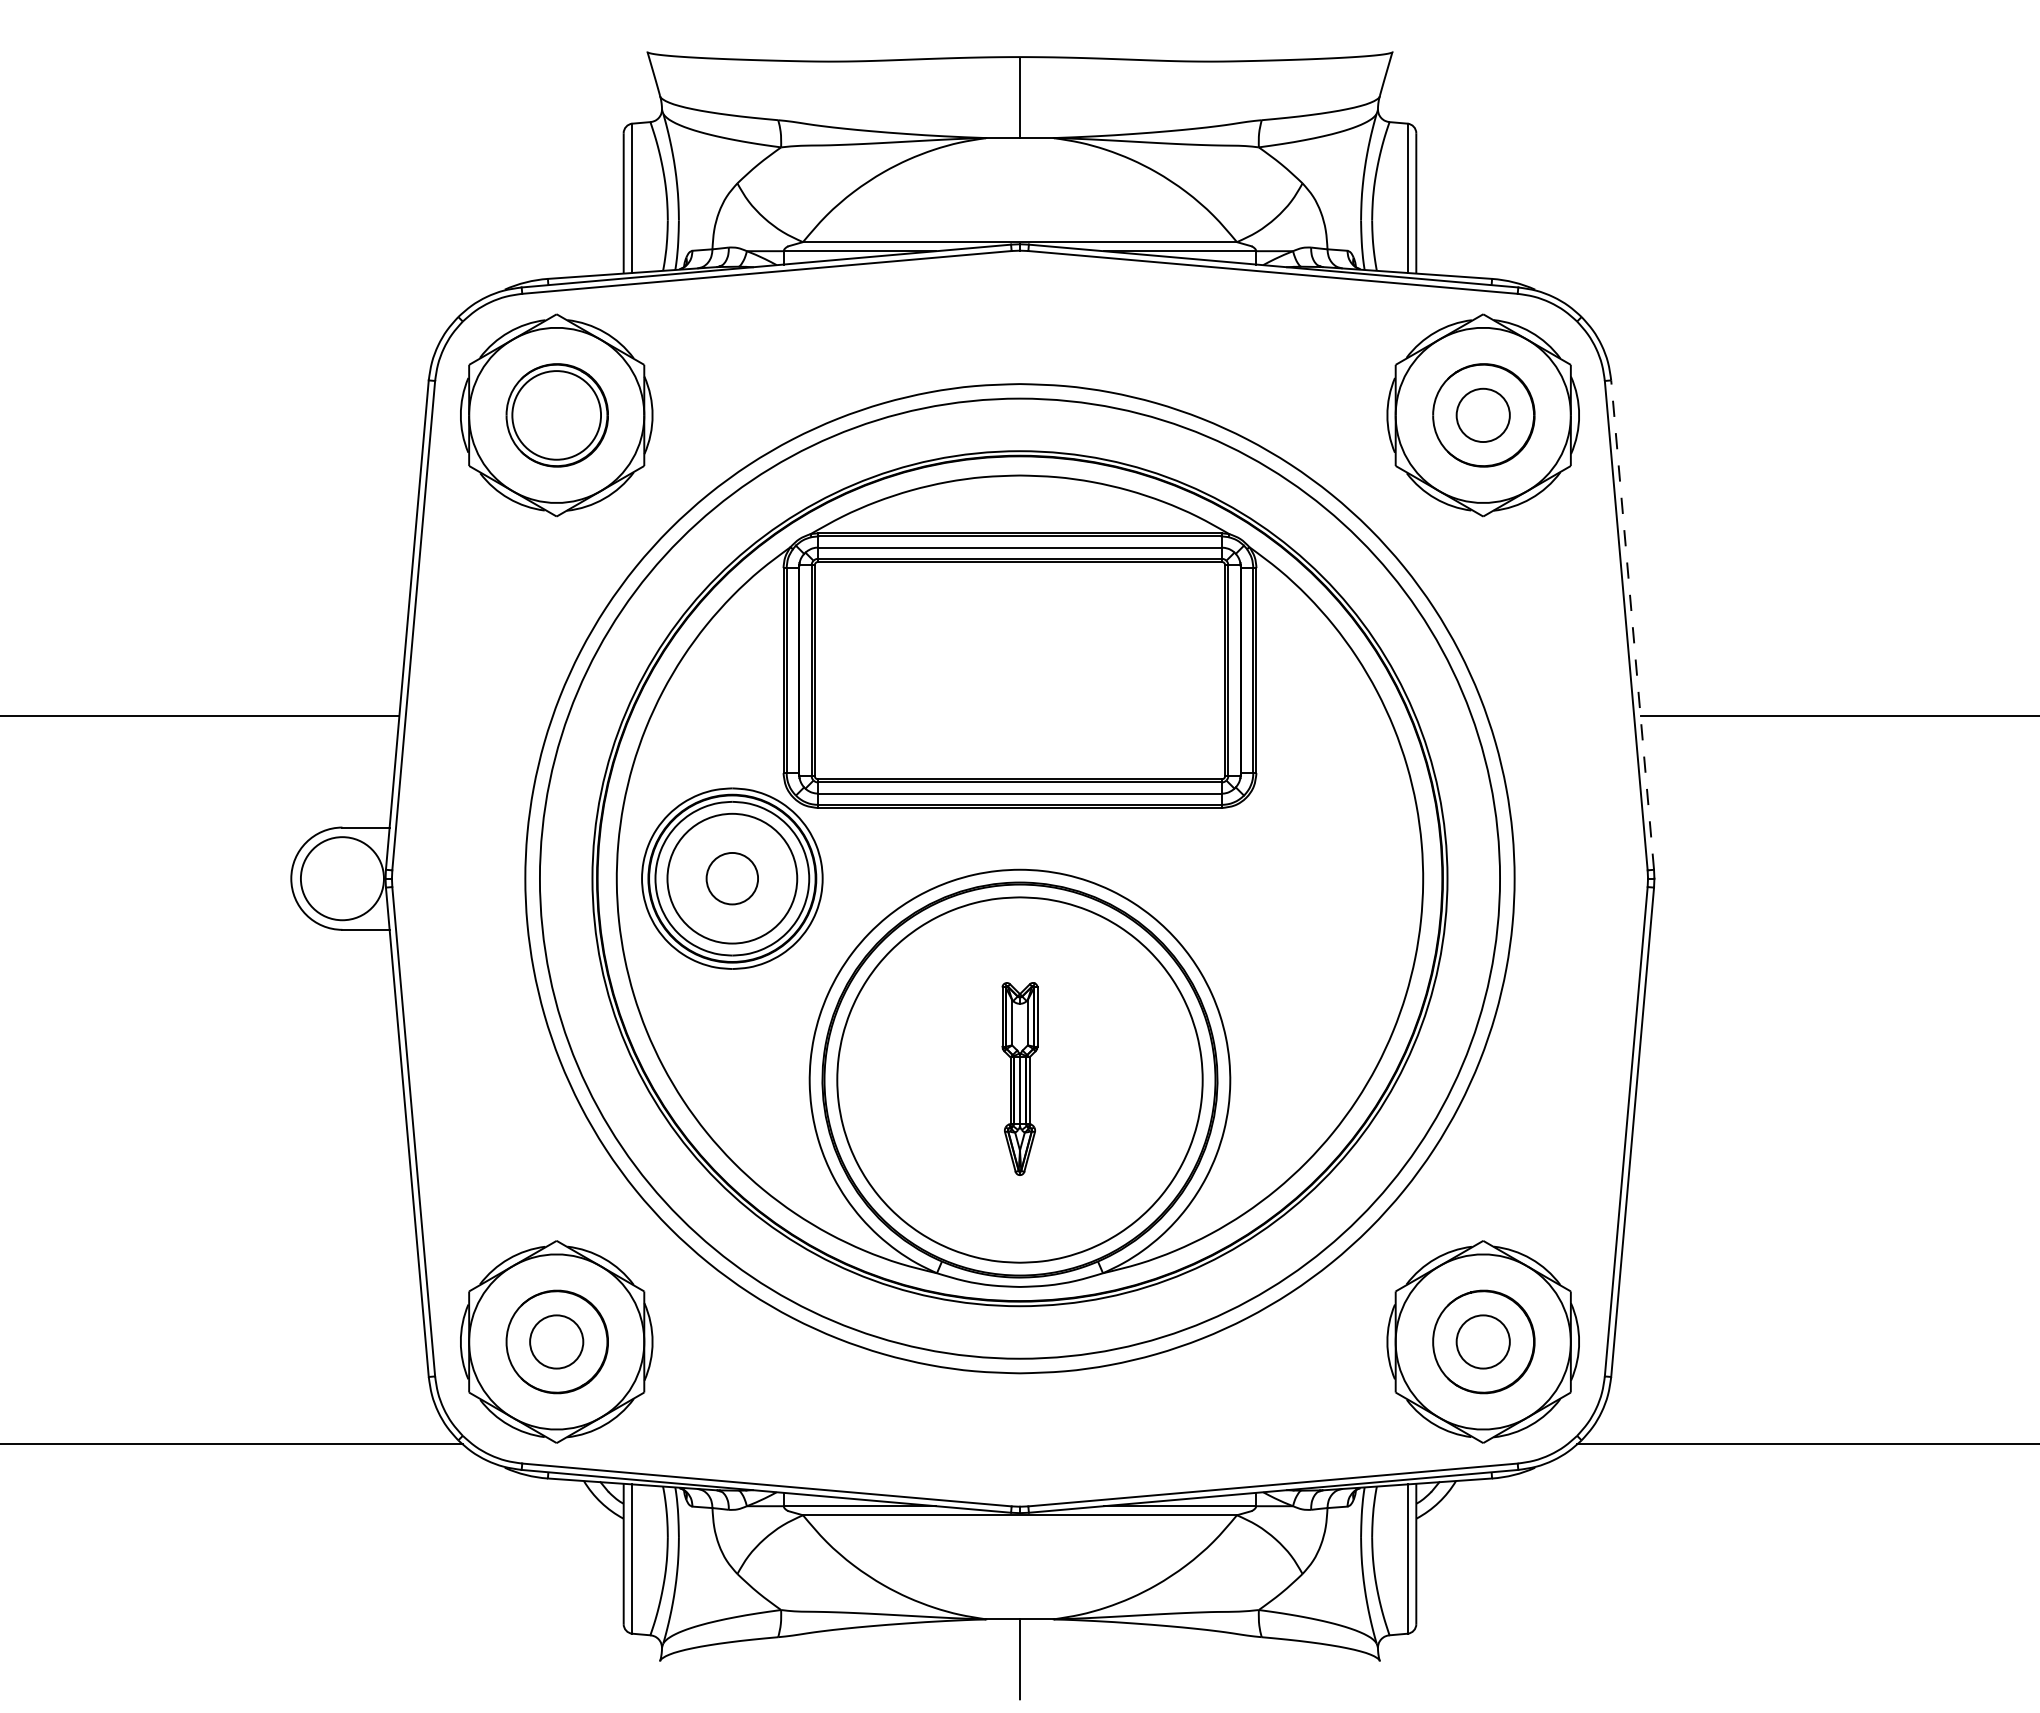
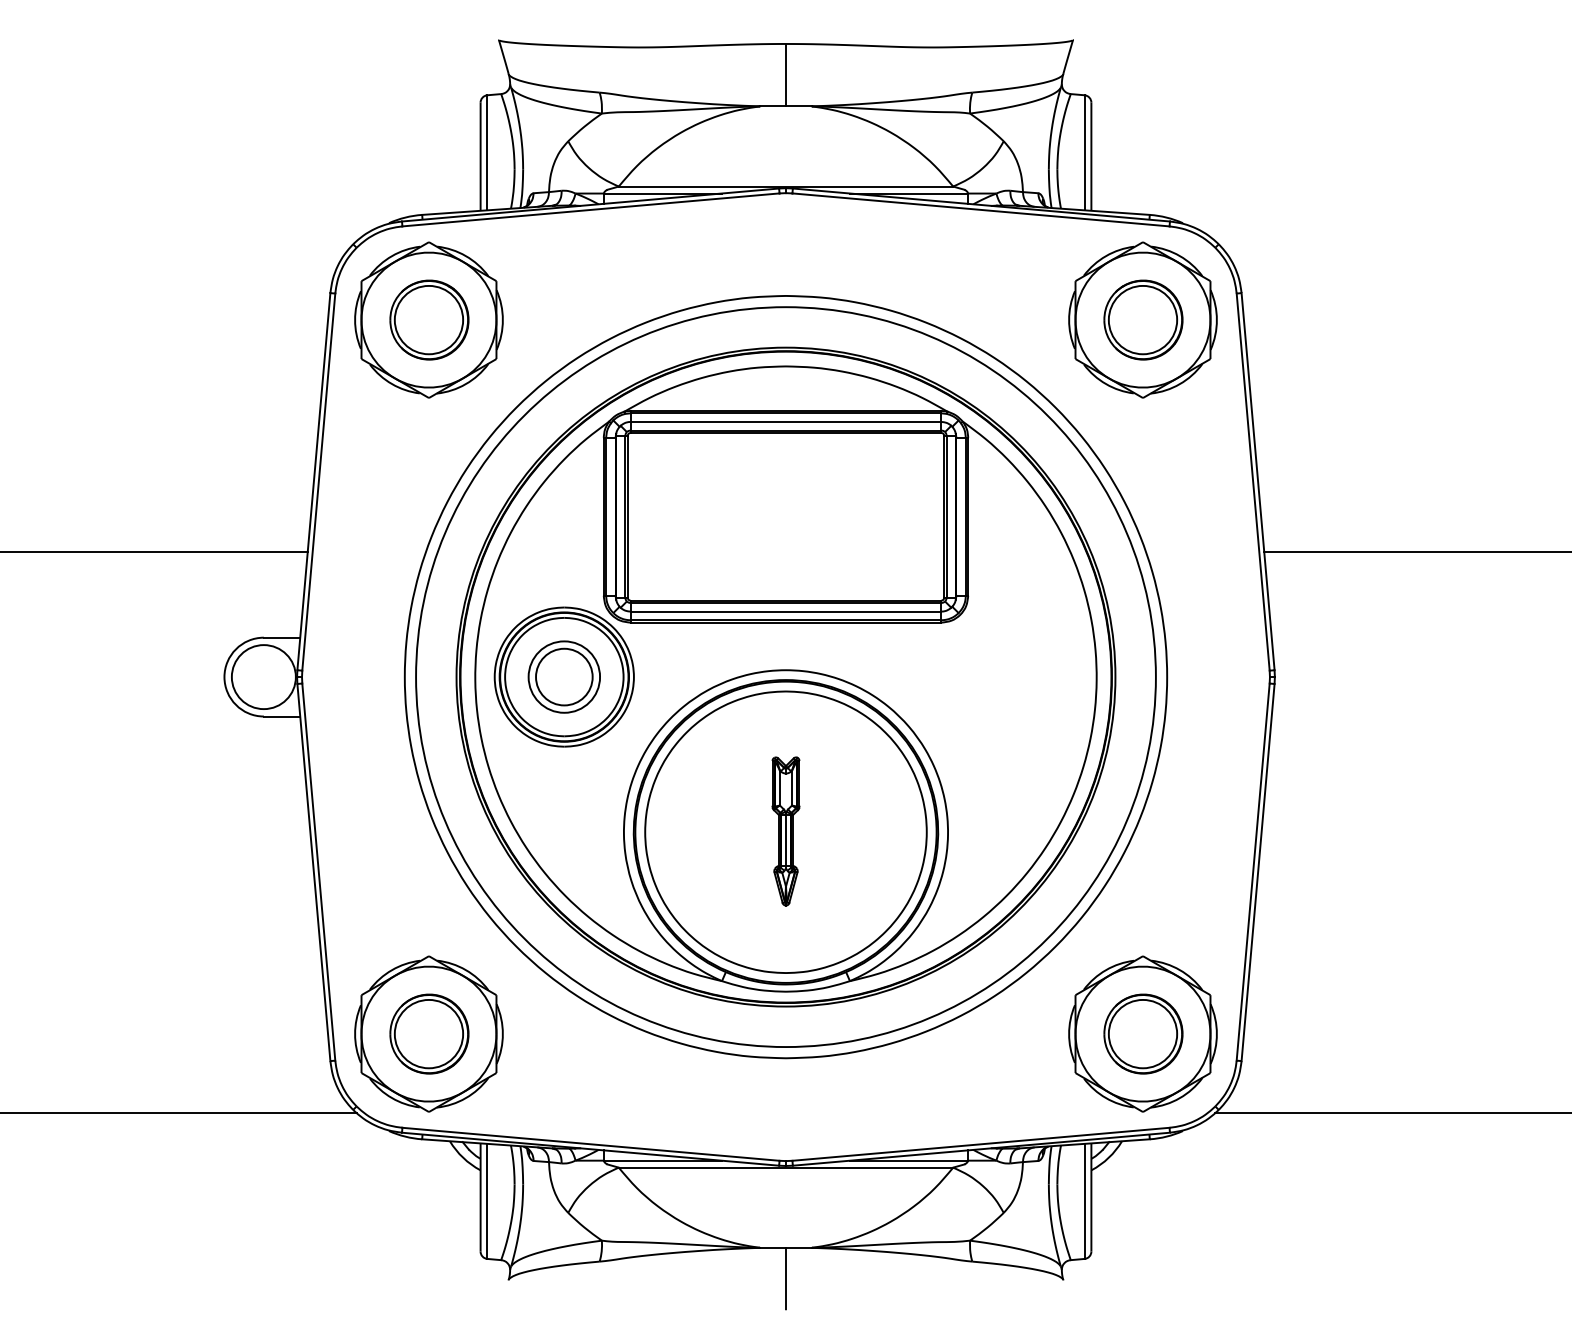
circle: (1482, 415) -> (1142, 320), size x1.67
line: (1632, 625) -> (1257, 481), dashed -> solid
circle: (732, 878) -> (564, 676), size x0.71
circle: (732, 878) -> (564, 676), size x1.43
circle: (556, 1341) -> (428, 1033), size x1.67
circle: (1482, 1341) -> (1142, 1033), size x1.67

